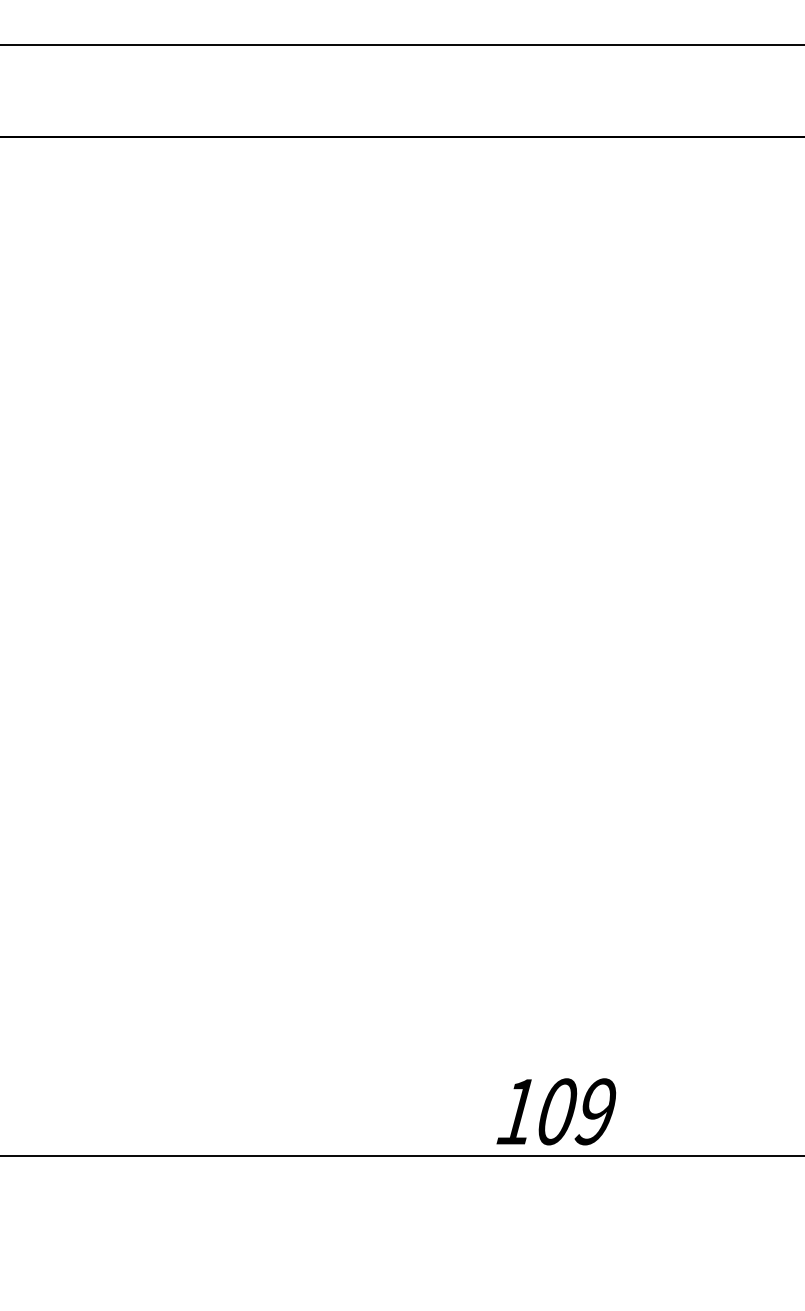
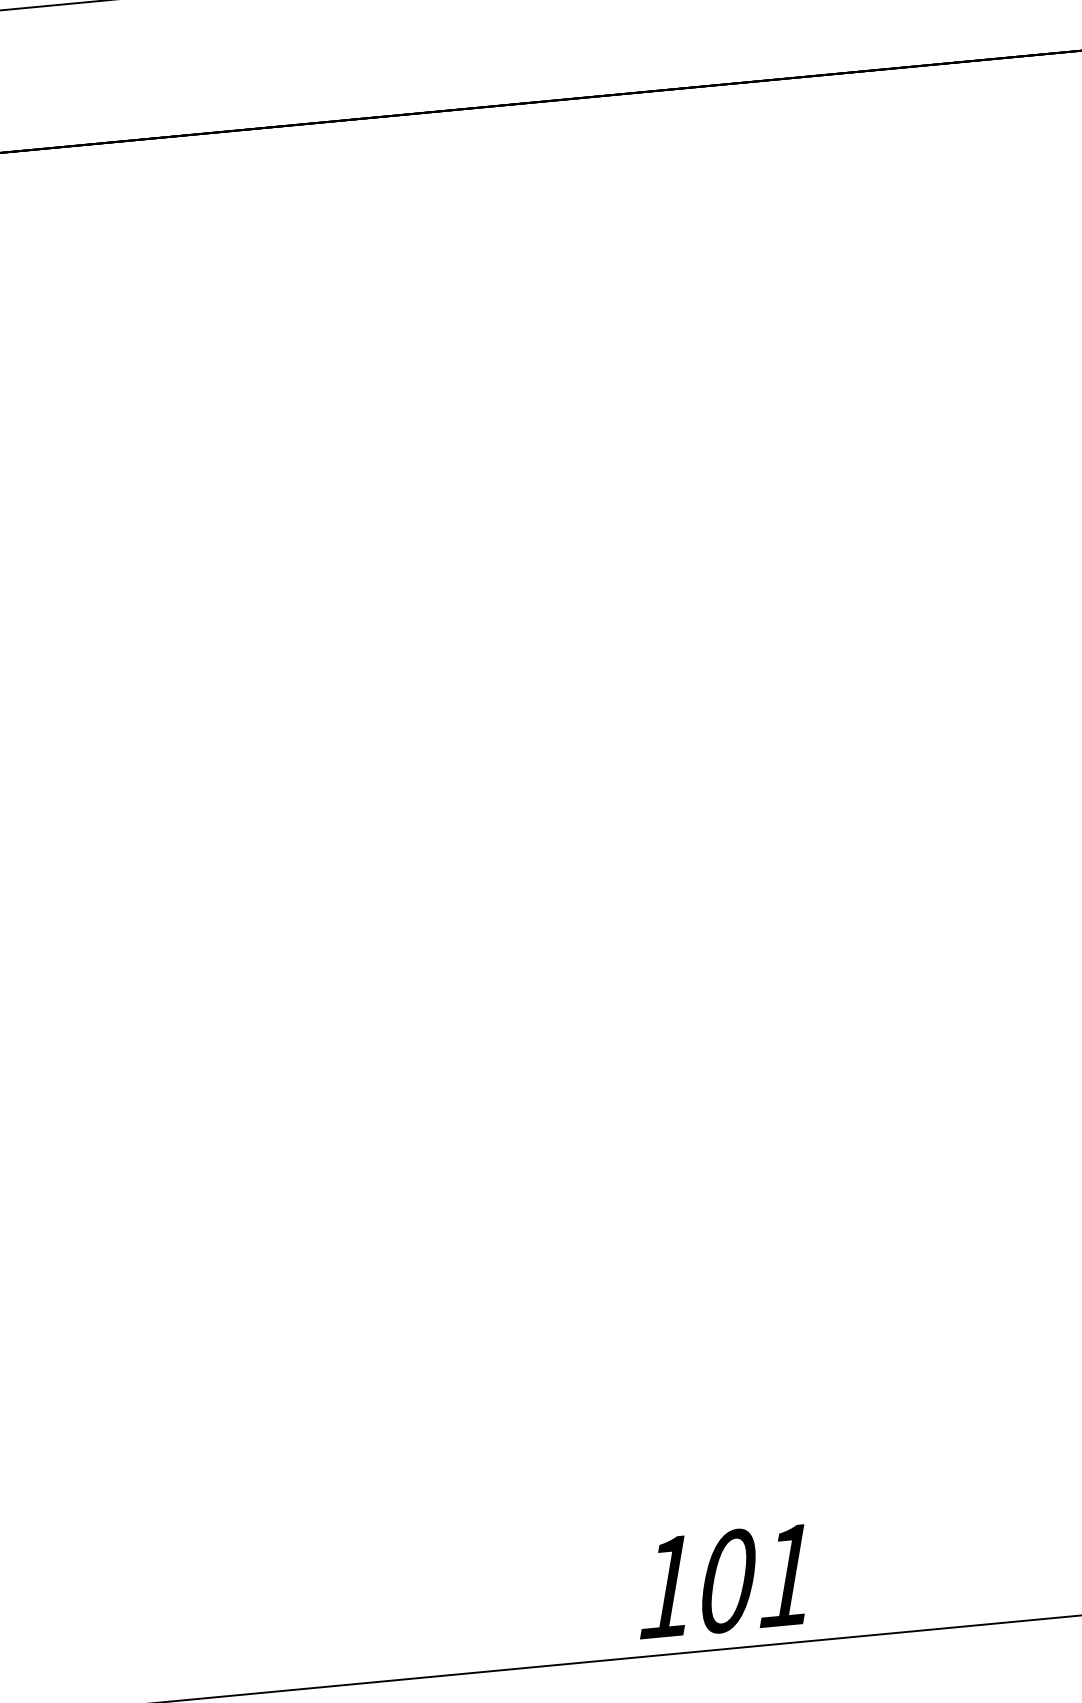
text: (595, 1111) -> (786, 1575), 109 -> 101

